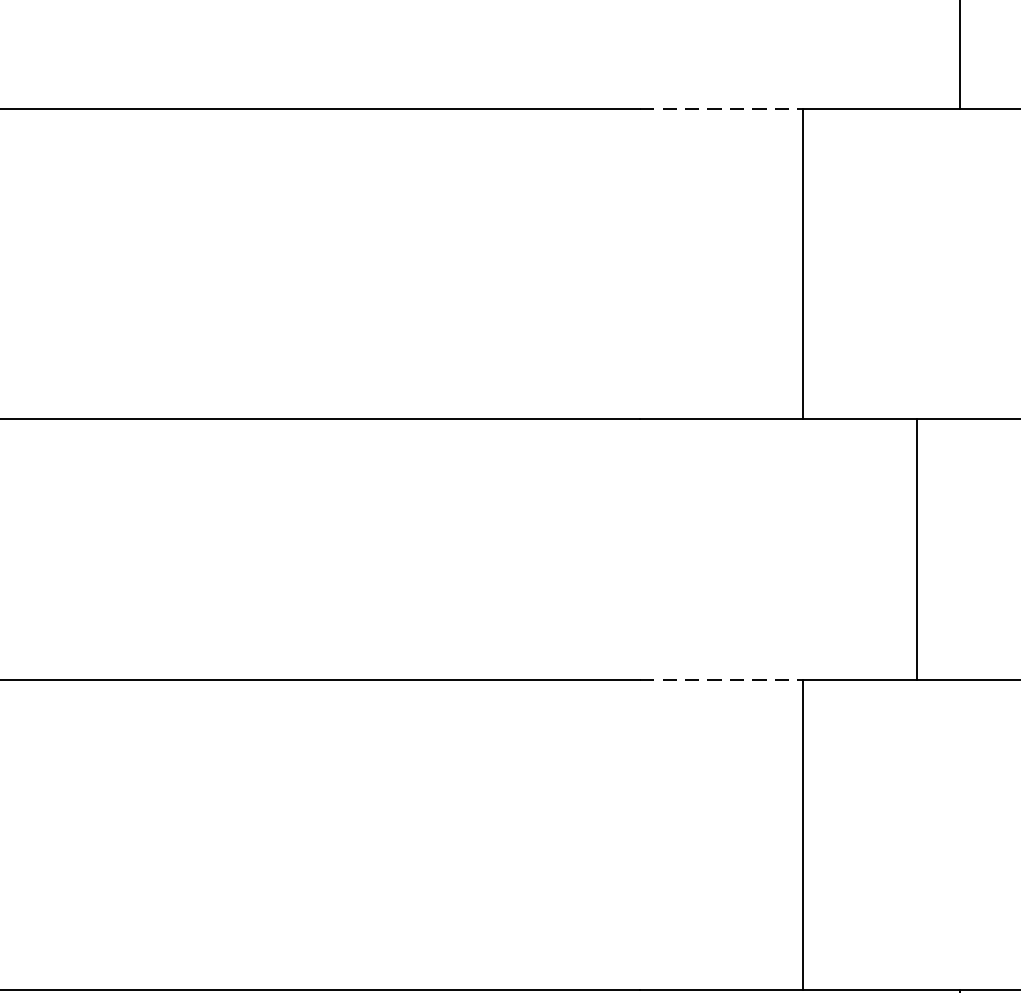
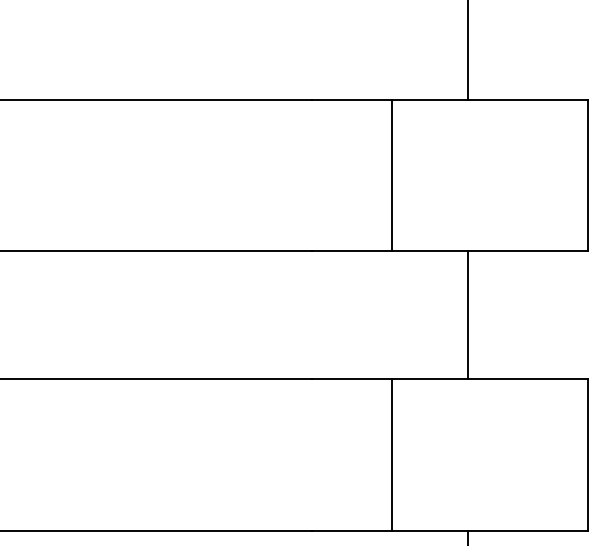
line: (721, 109) -> (351, 99), dashed -> solid
line: (917, 550) -> (468, 315), moved
line: (721, 680) -> (351, 379), dashed -> solid

